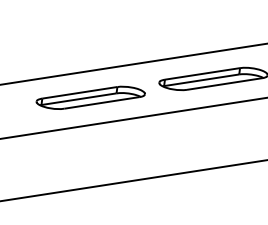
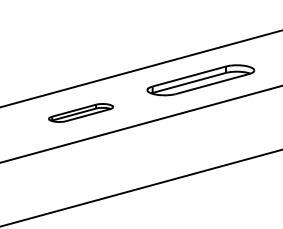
part: (90, 97) -> (80, 112), size x0.6

